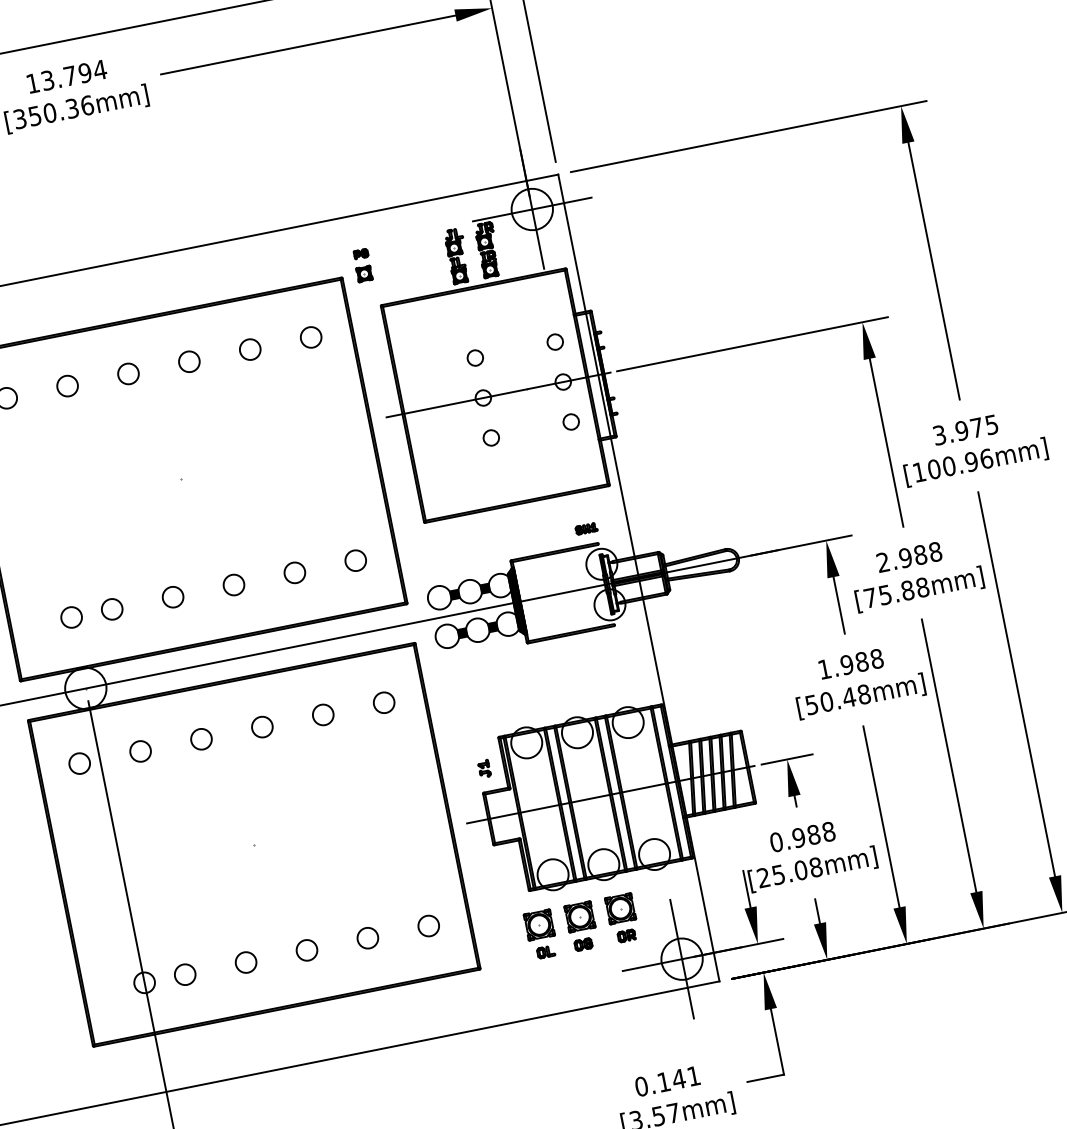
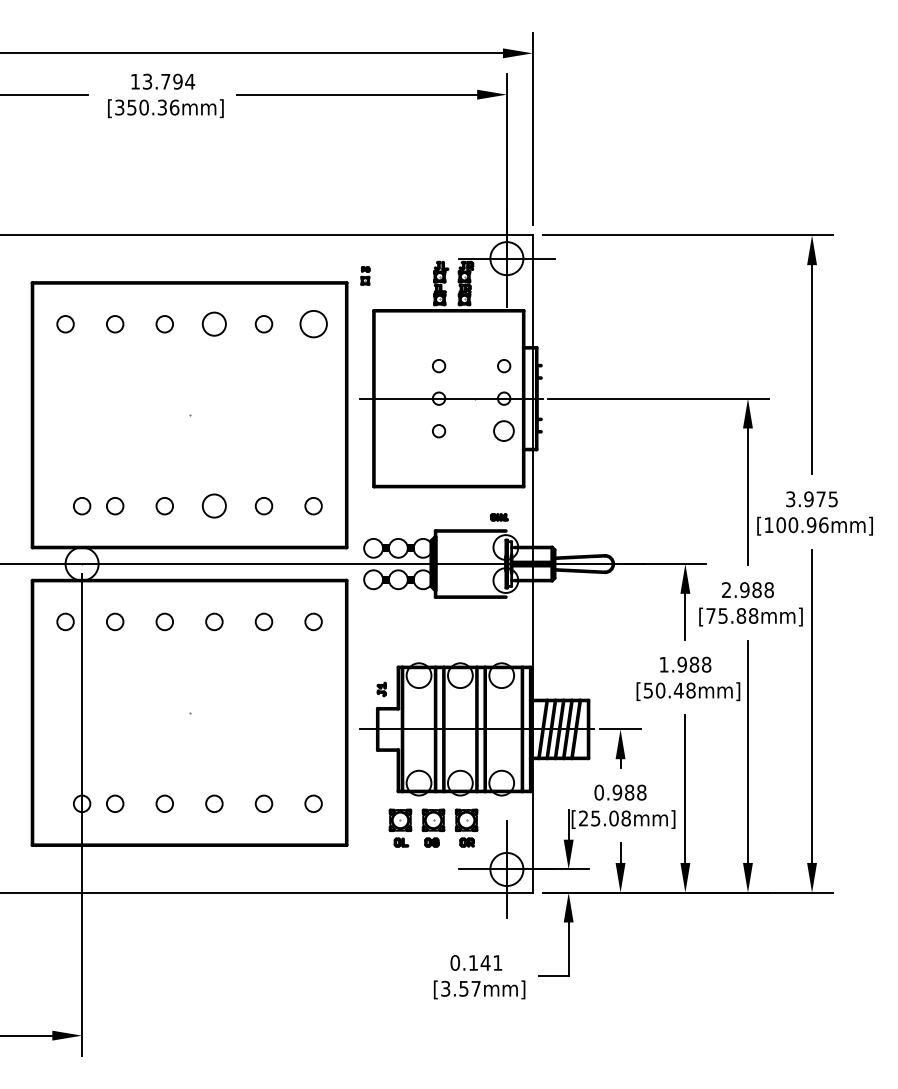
part: (362, 264) -> (365, 275), size x0.7
part: (311, 337) -> (313, 324), size x1.6
part: (189, 362) -> (214, 324), size x1.4
part: (571, 422) -> (504, 431), size x1.6
part: (234, 585) -> (214, 506), size x1.4

